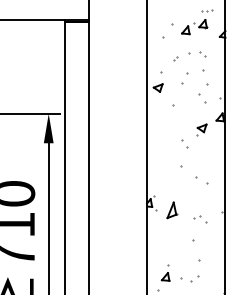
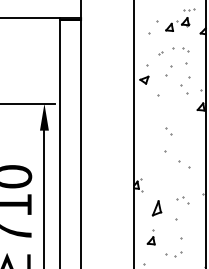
part: (201, 129) -> (183, 118), removed
part: (172, 210) -> (157, 208), moved
part: (165, 272) -> (151, 236), moved

